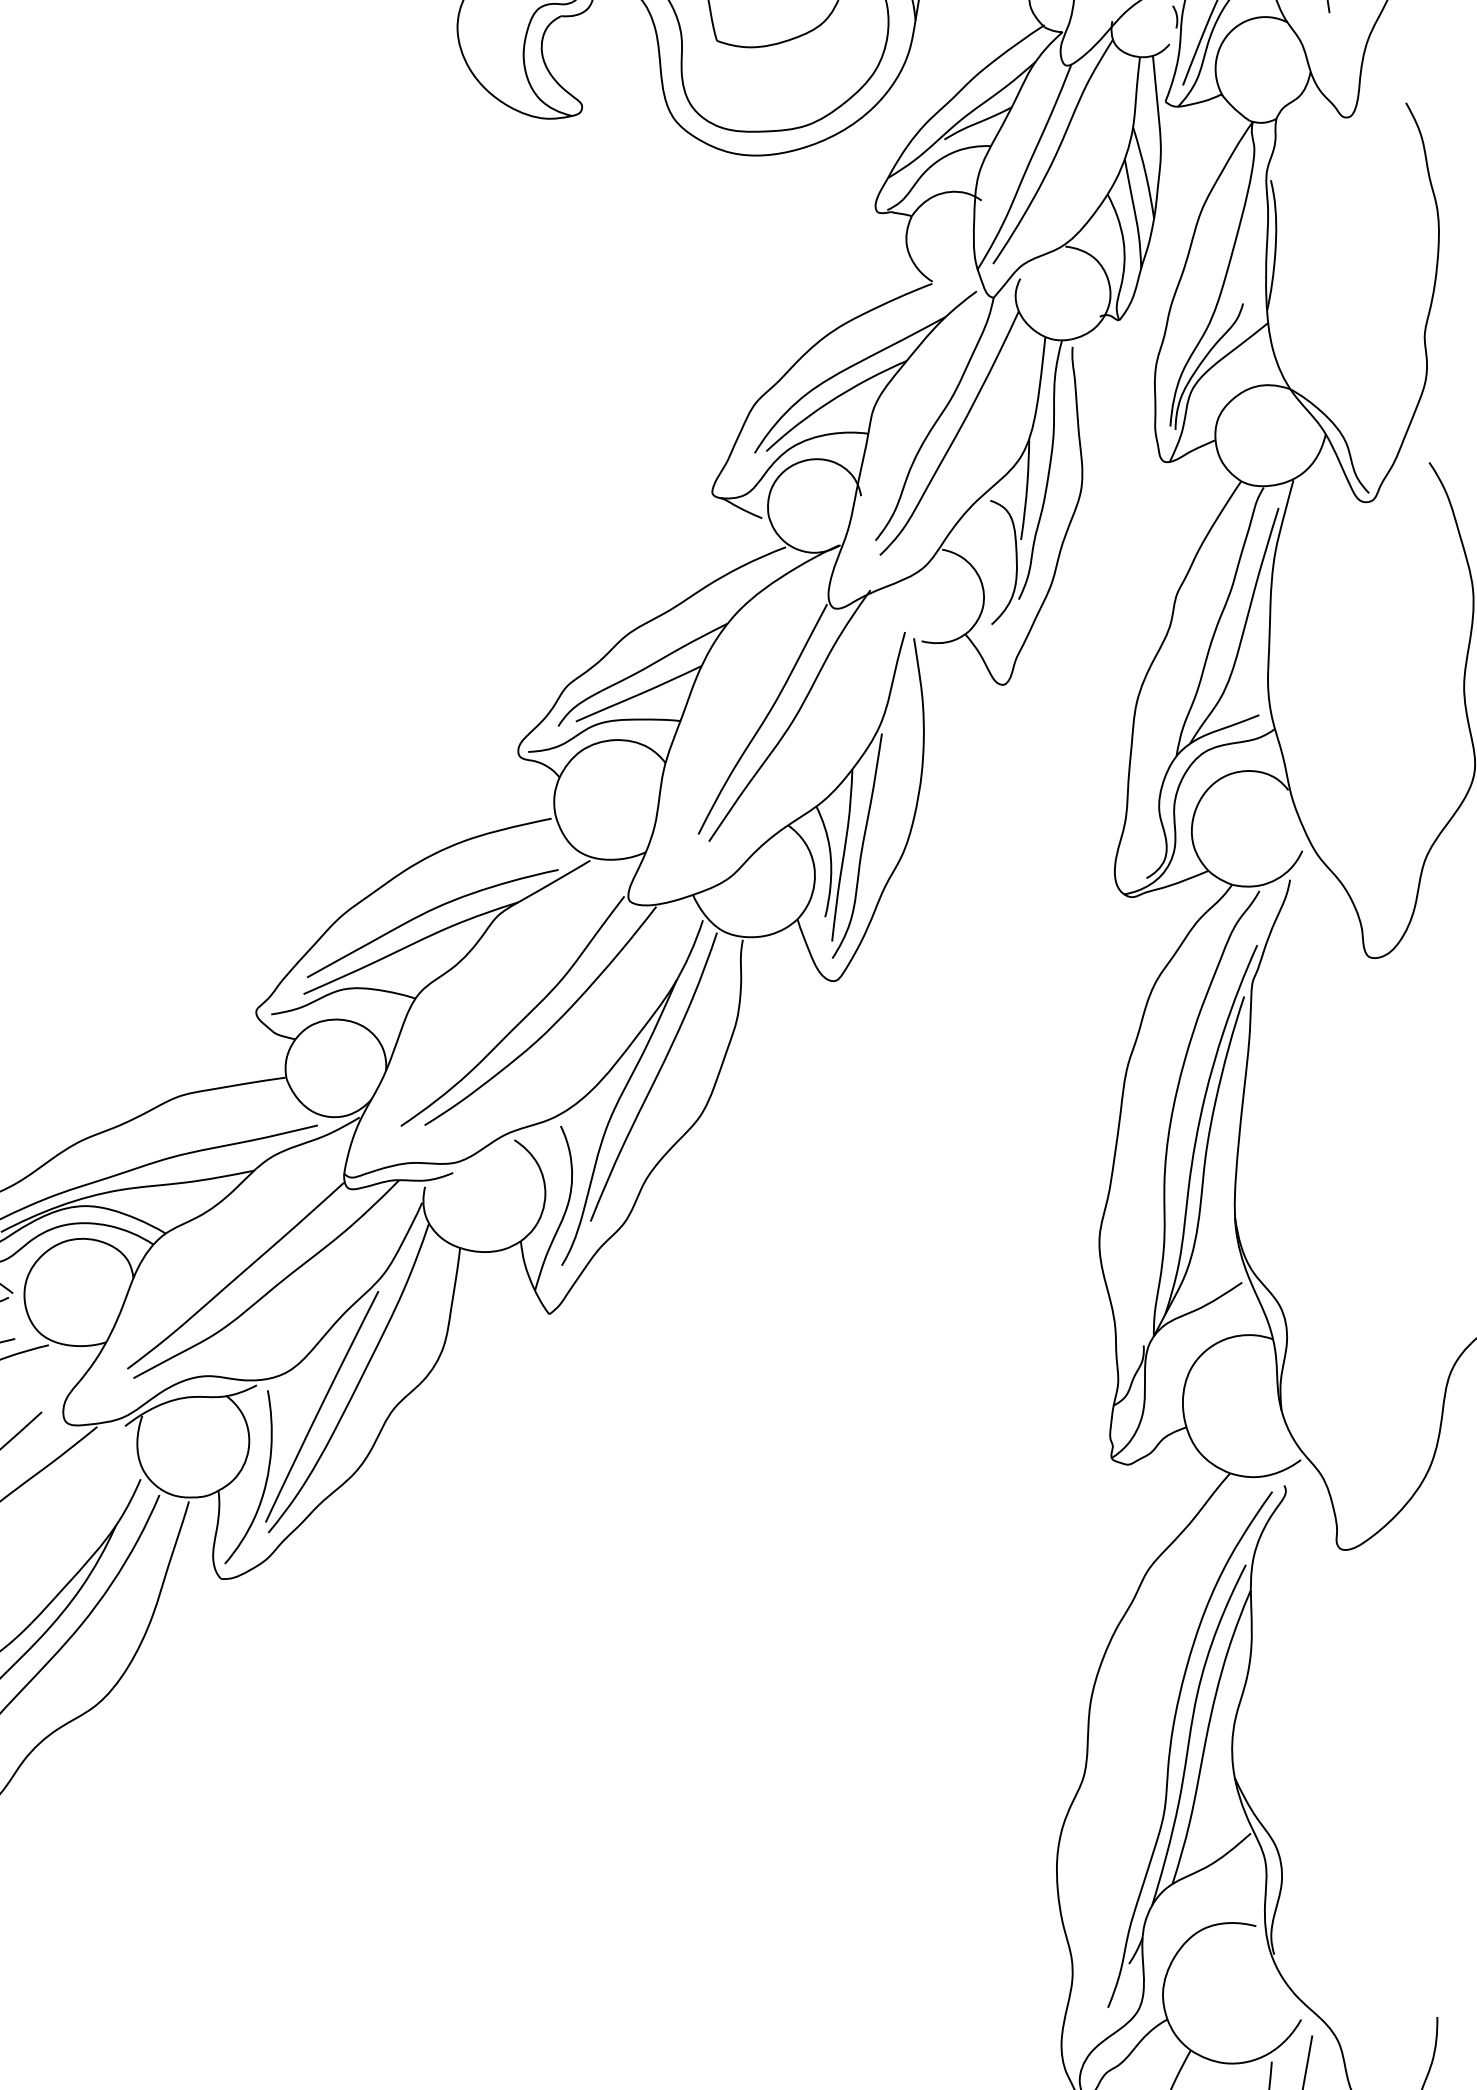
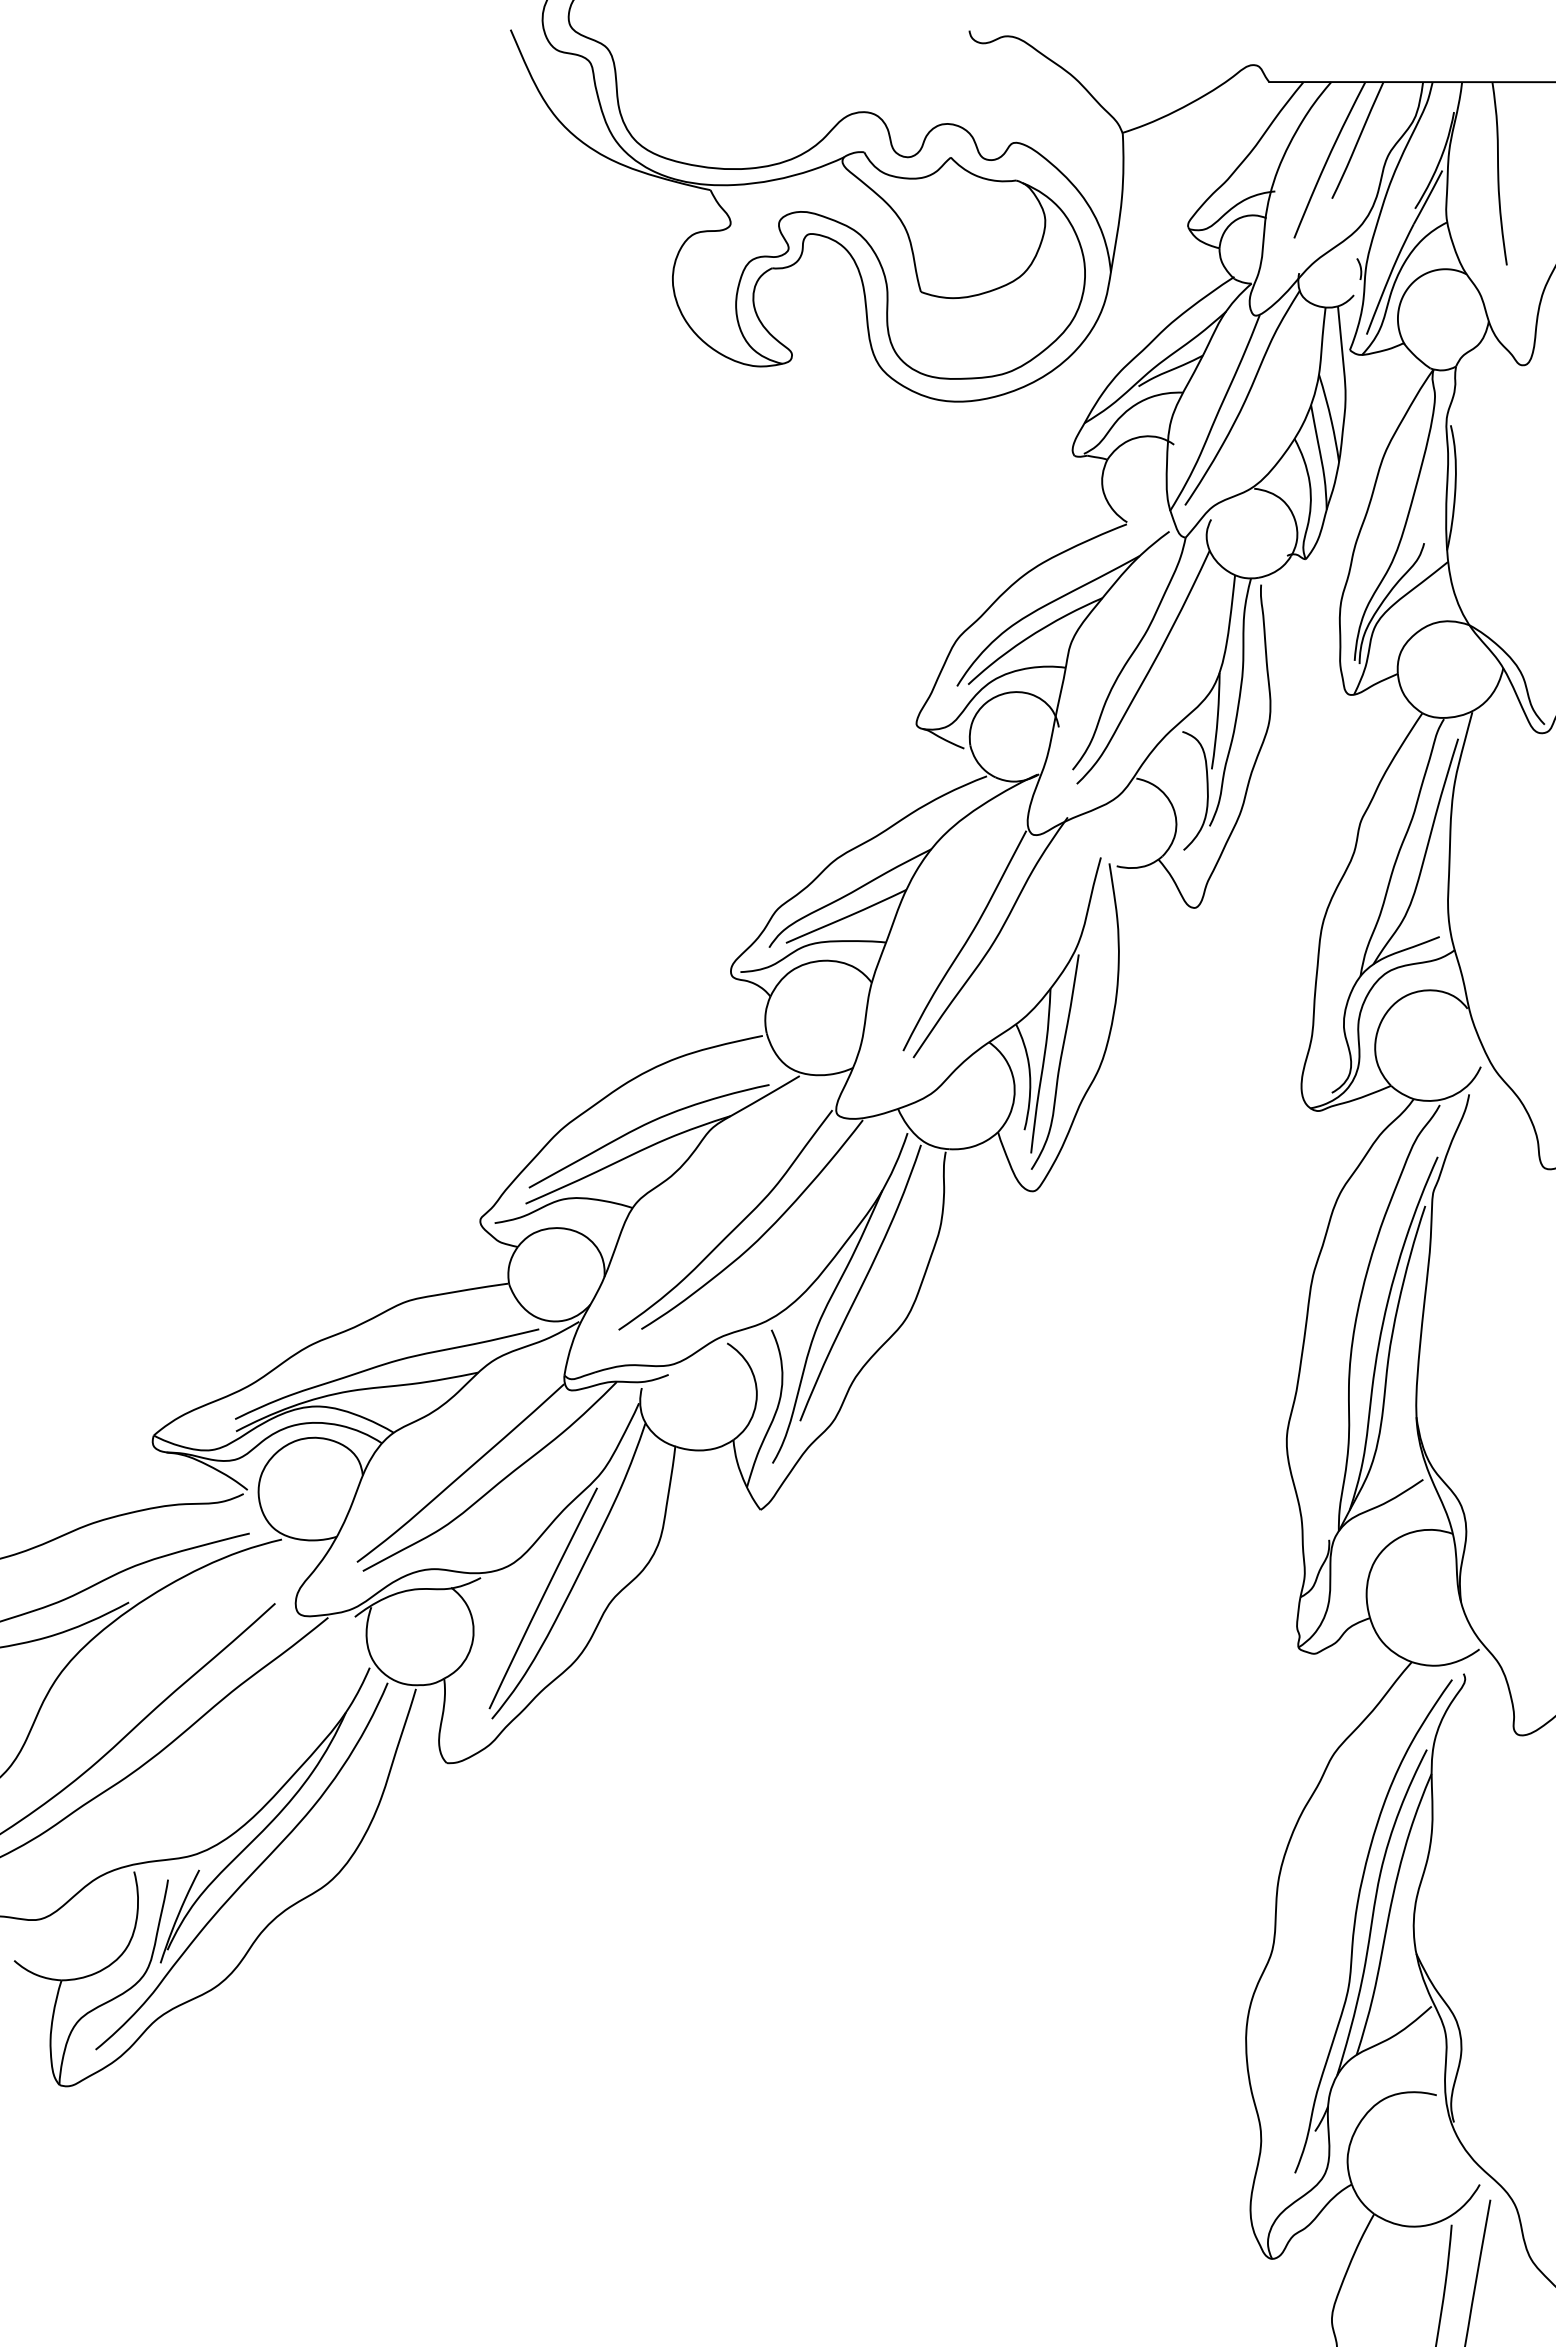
curve: (264, 1483) -> (488, 1671), removed

